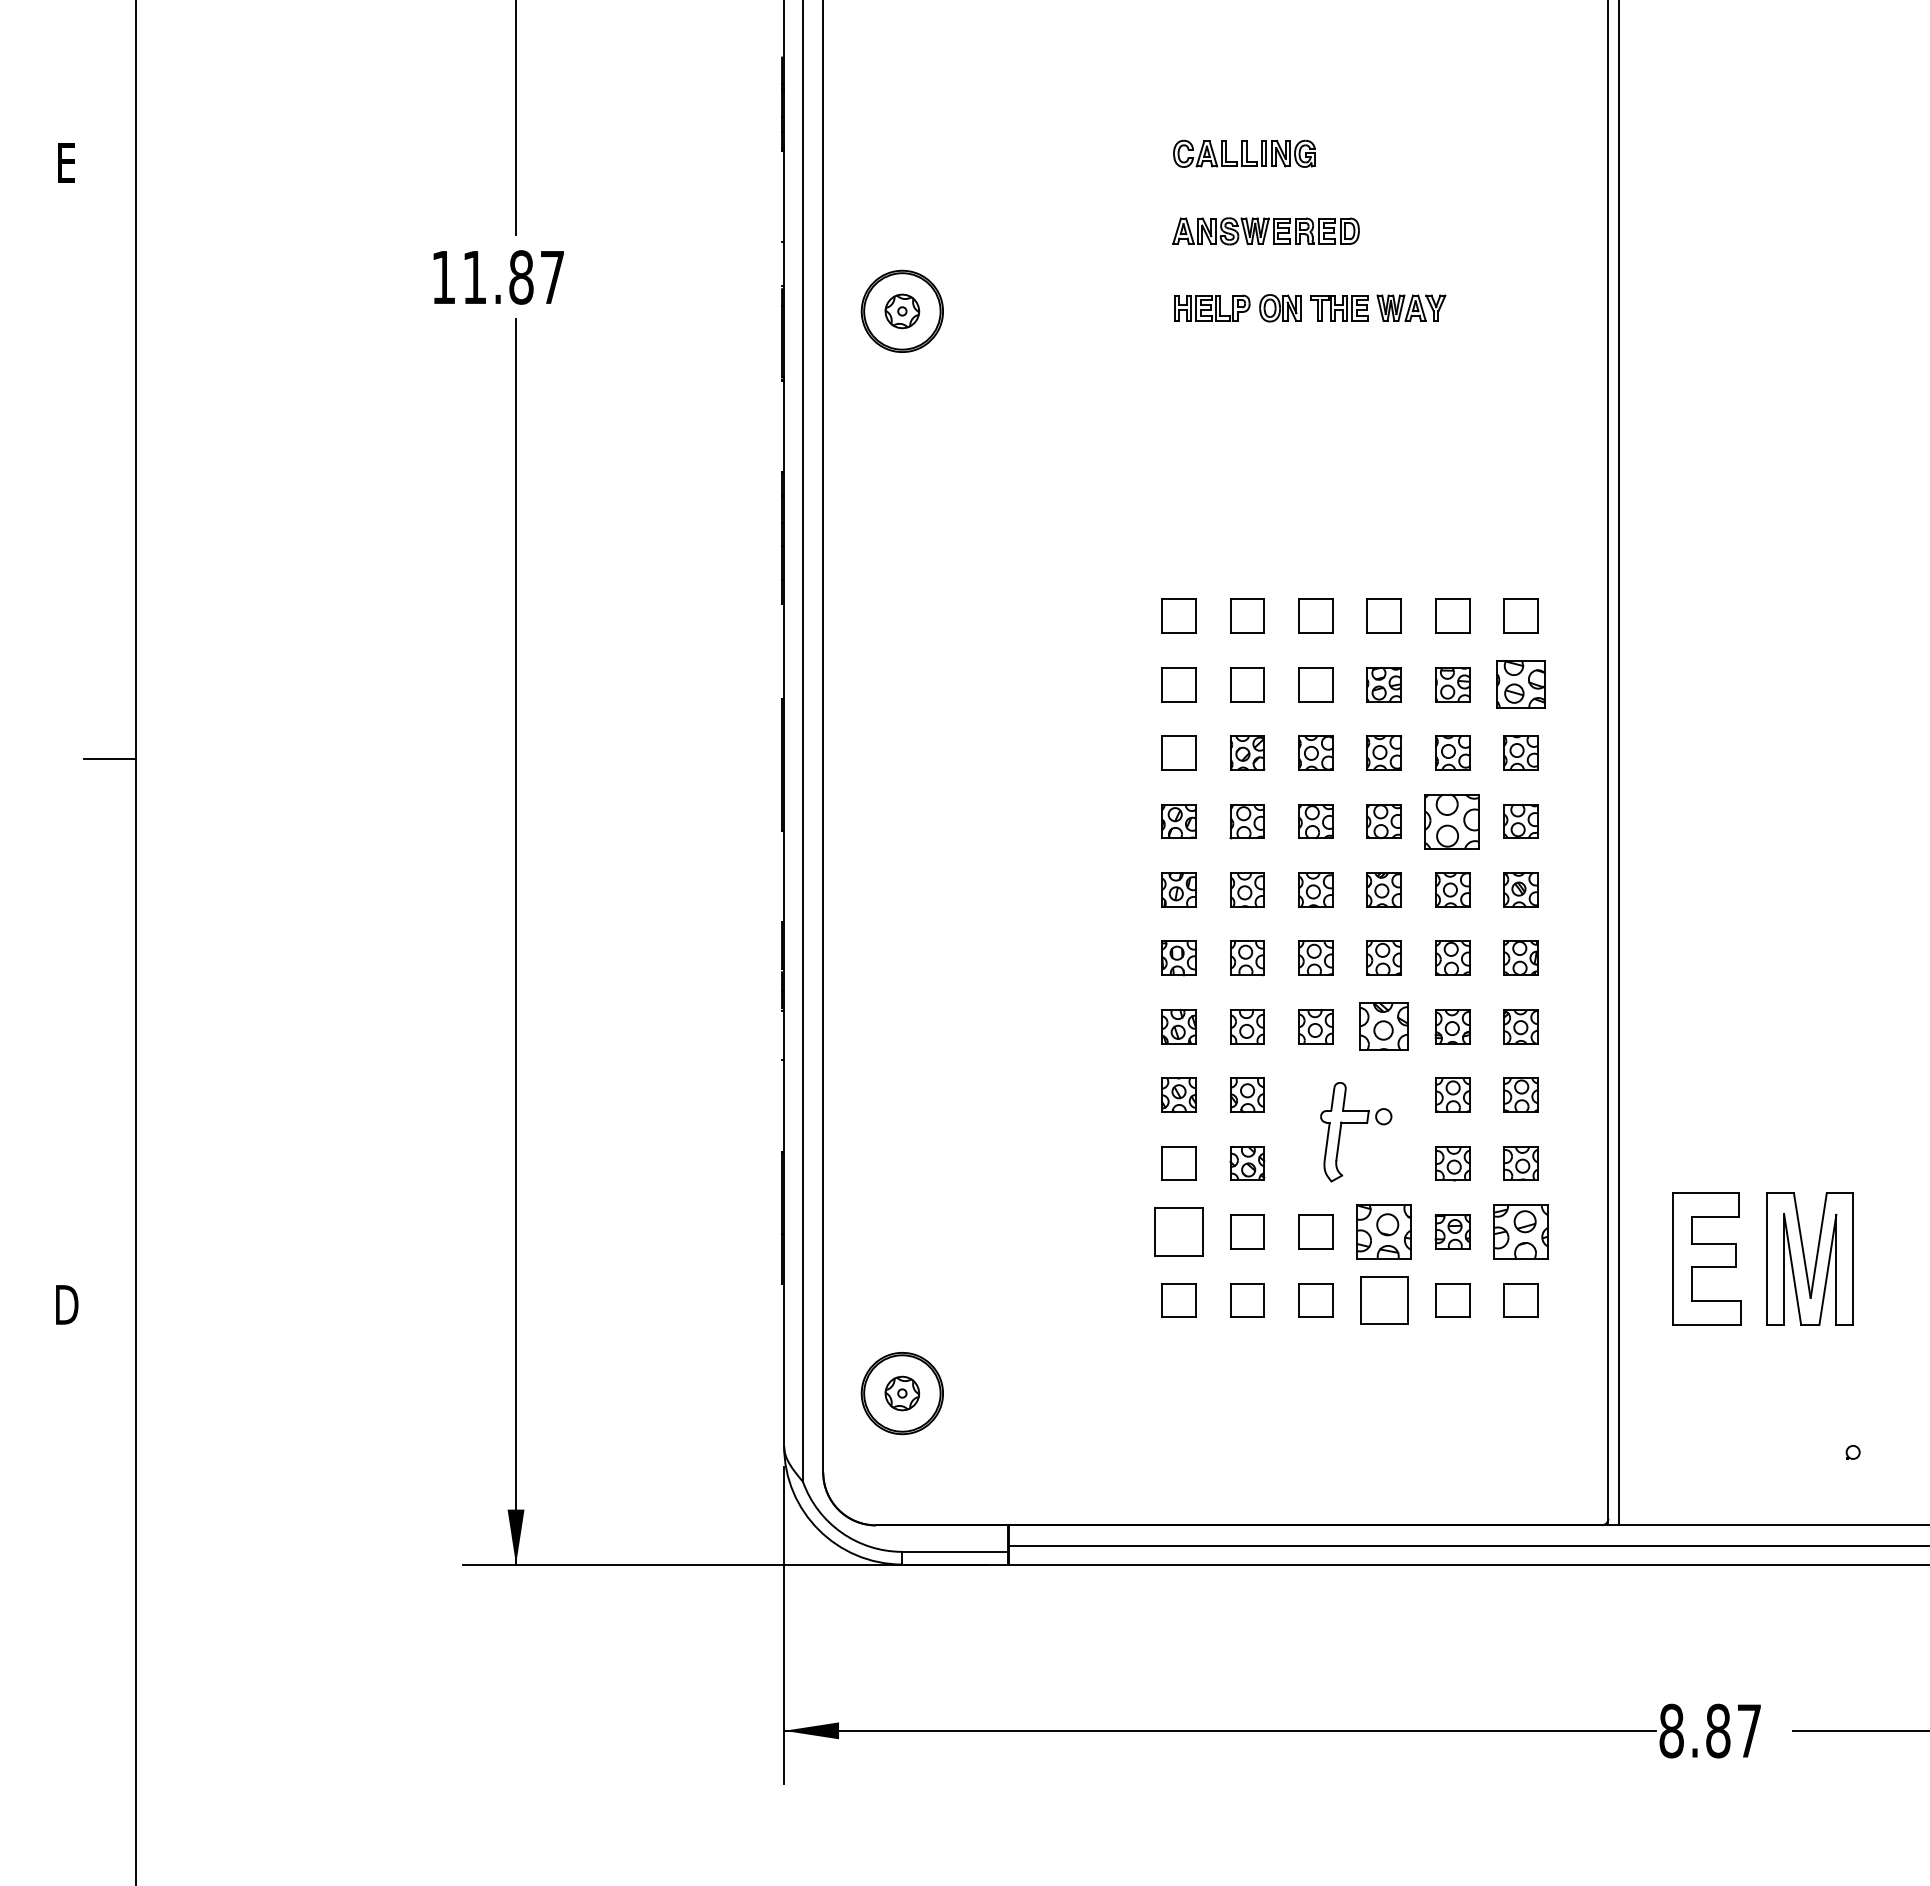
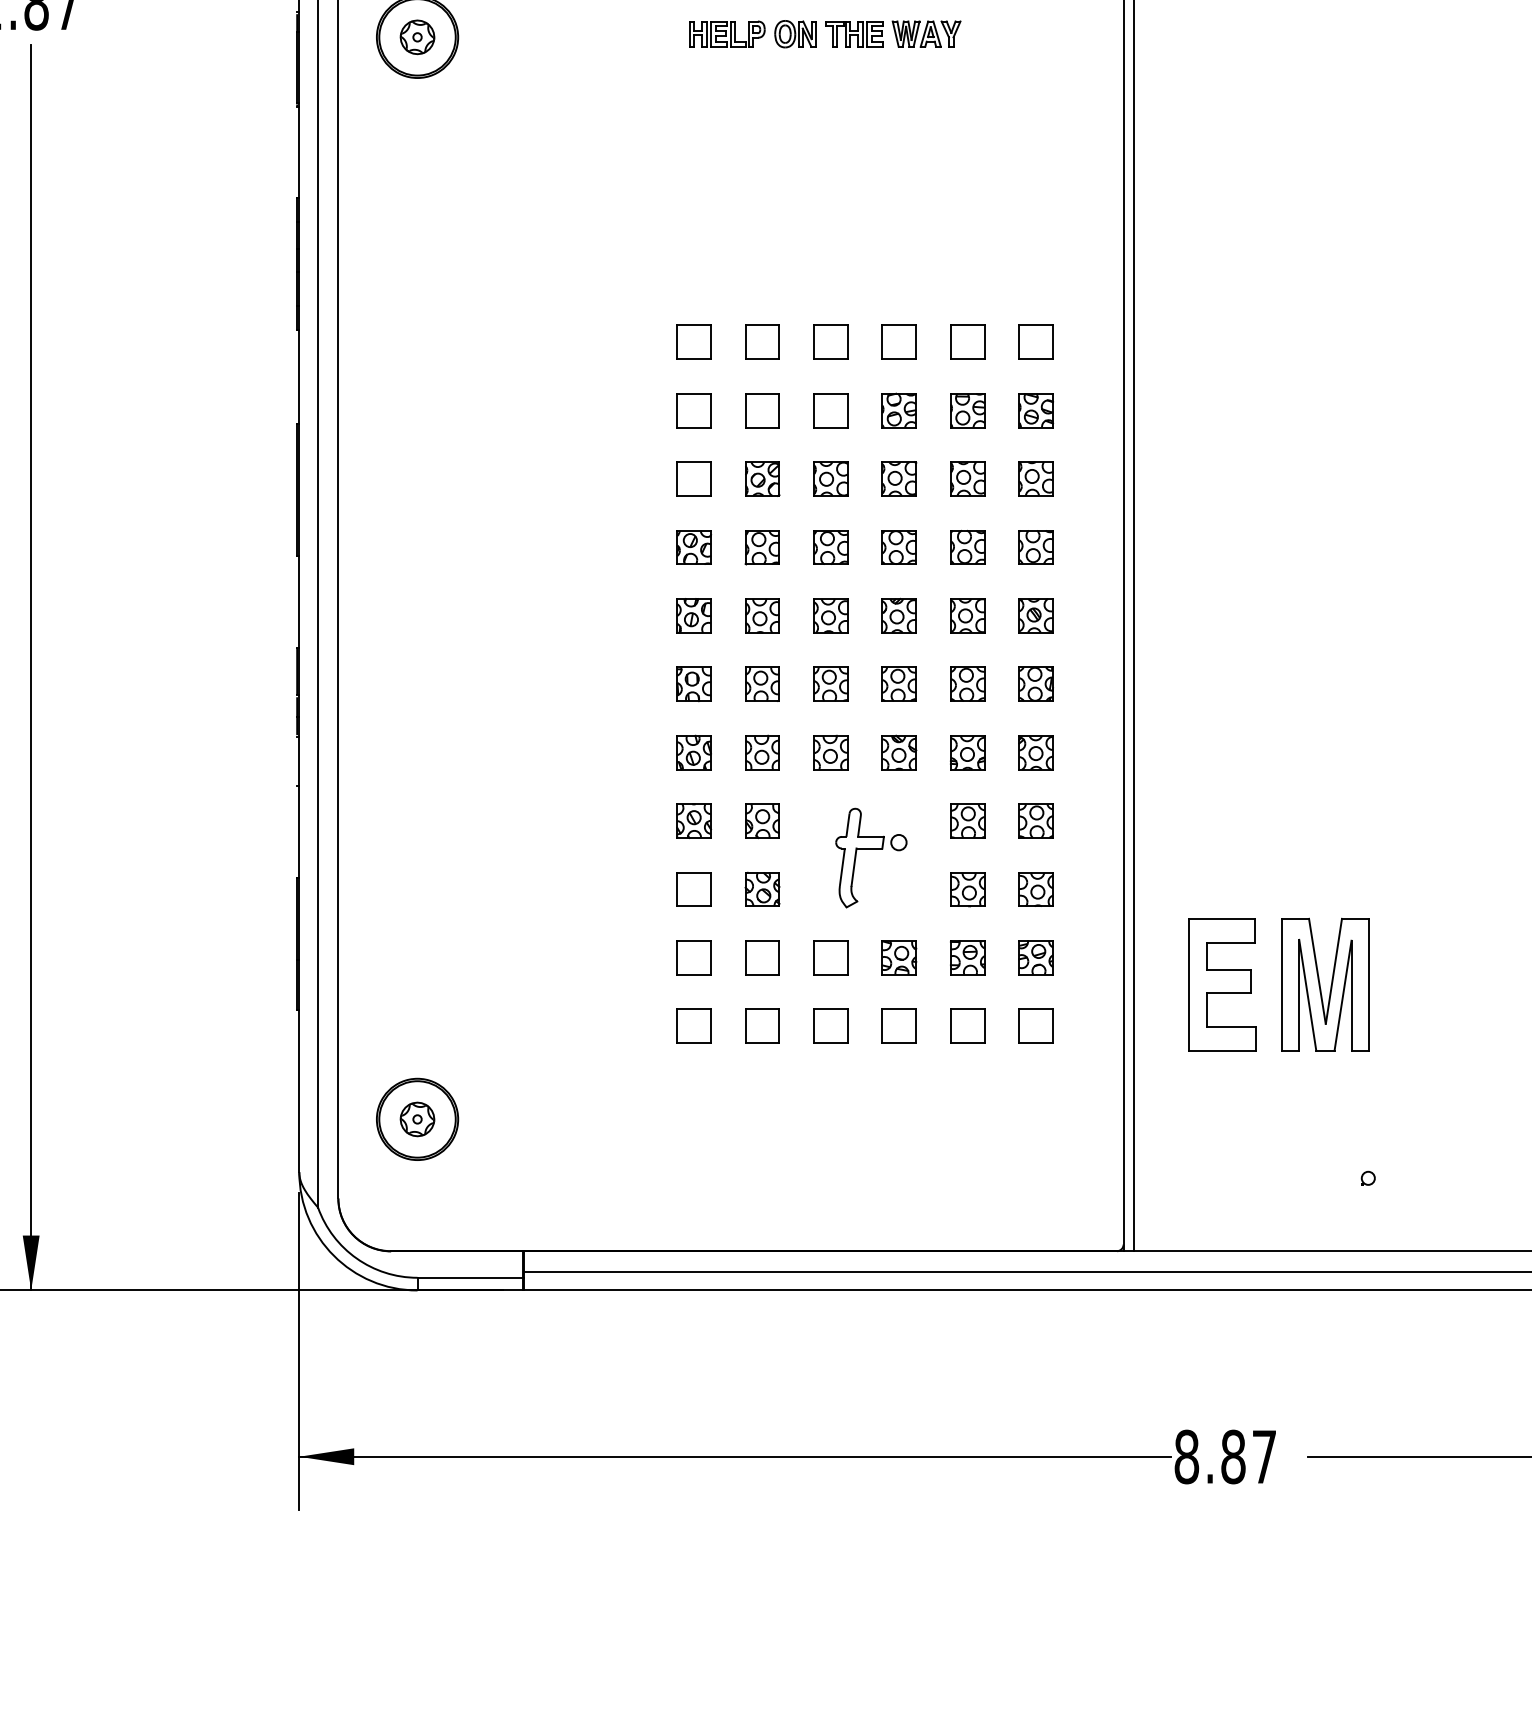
part: (1520, 684) -> (1035, 410), size x0.71
part: (1452, 821) -> (967, 547), size x0.62
part: (1384, 1026) -> (899, 752), size x0.71
part: (1178, 1231) -> (693, 957), size x0.71
part: (1384, 1231) -> (899, 957), size x0.62
part: (1520, 1231) -> (1035, 957), size x0.62
part: (1383, 1300) -> (898, 1026), size x0.71

